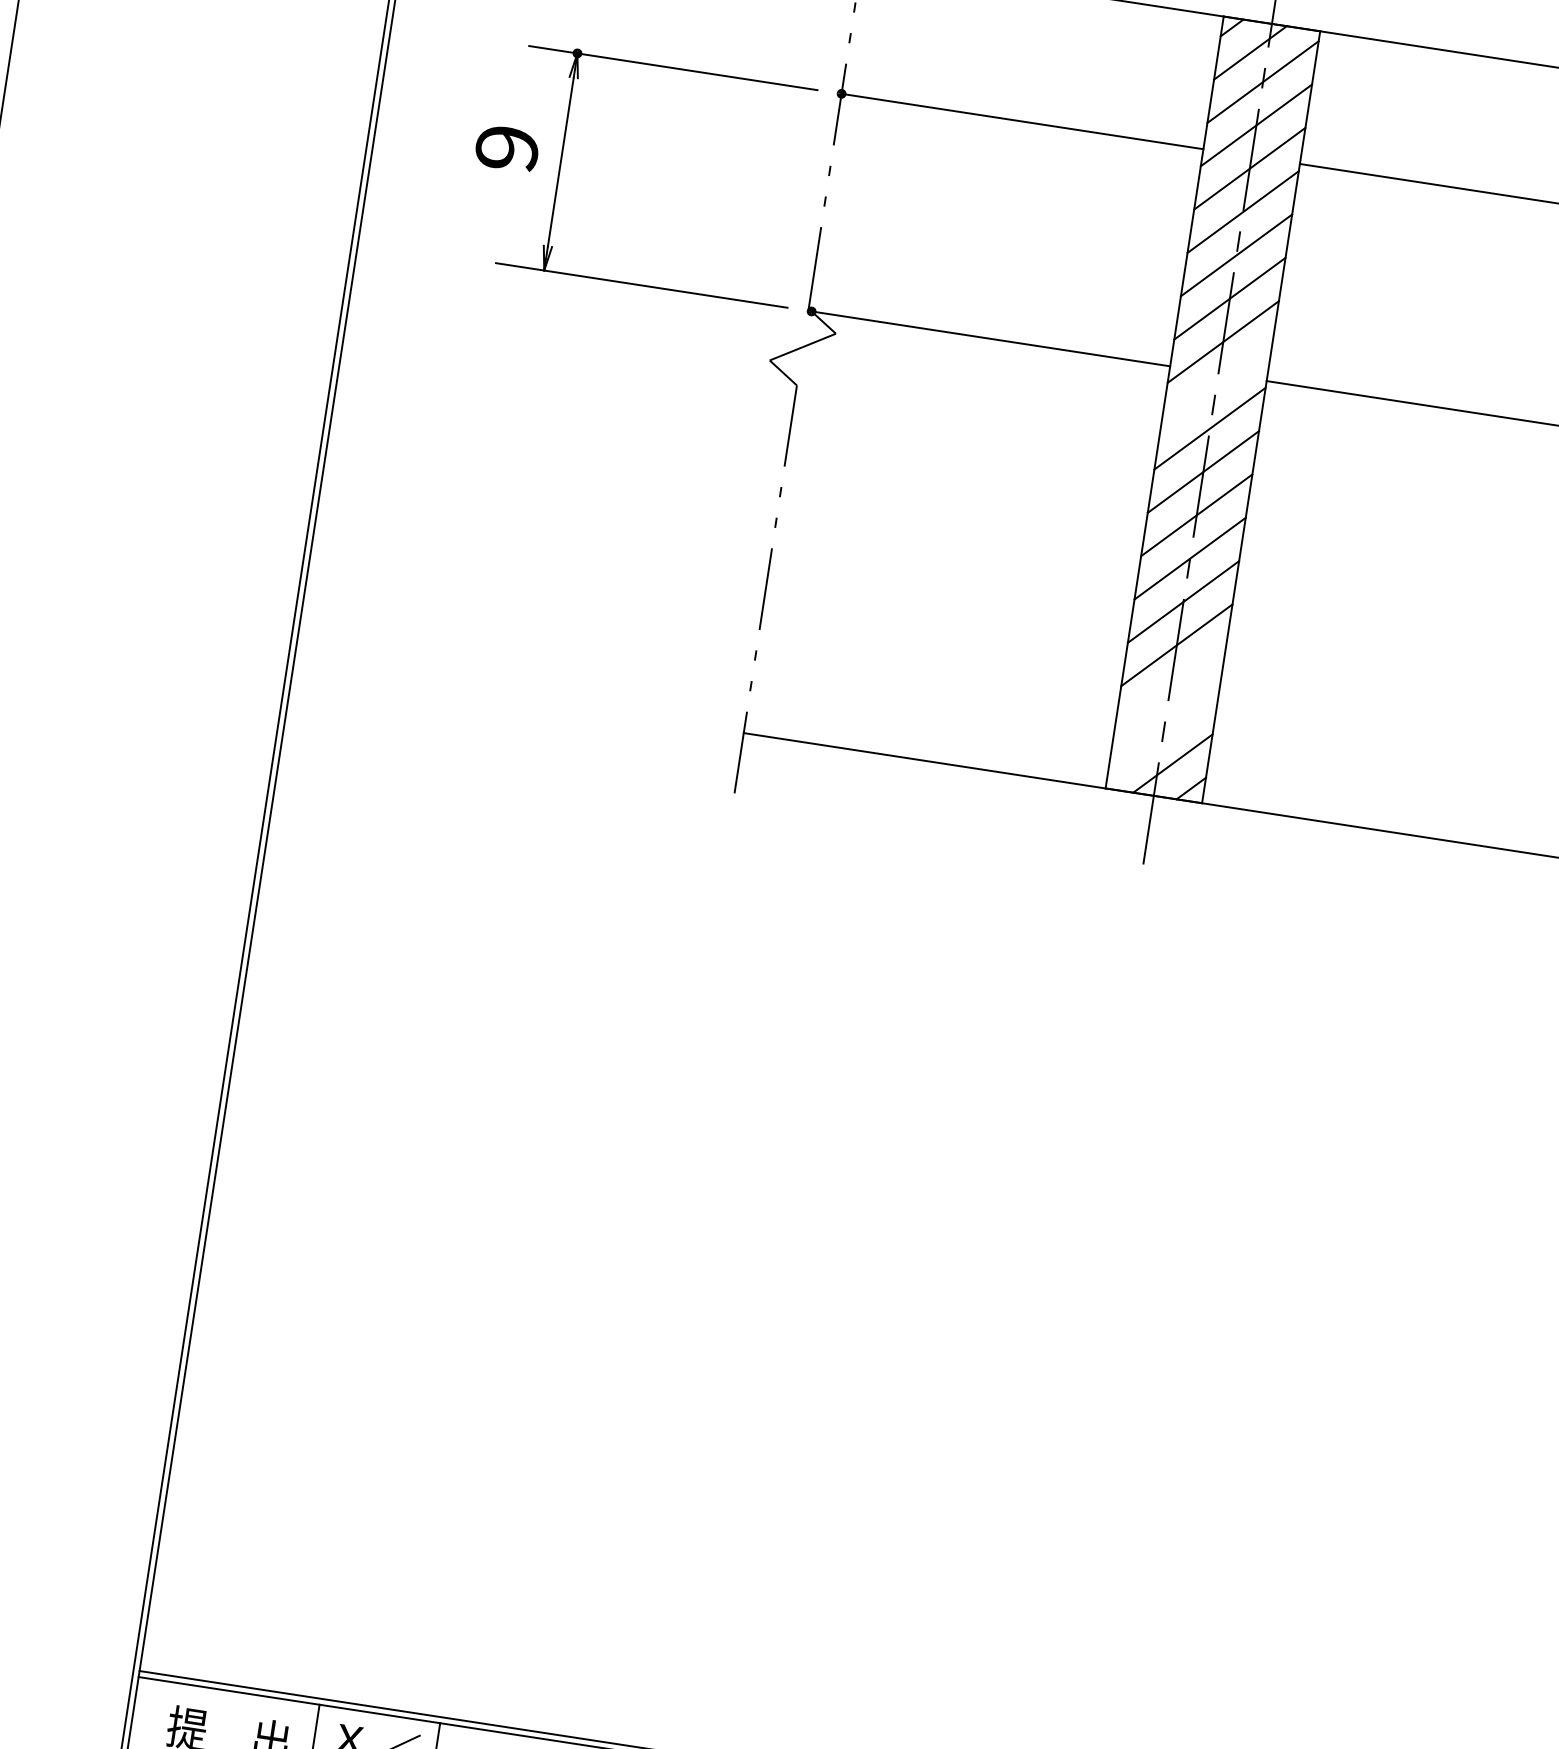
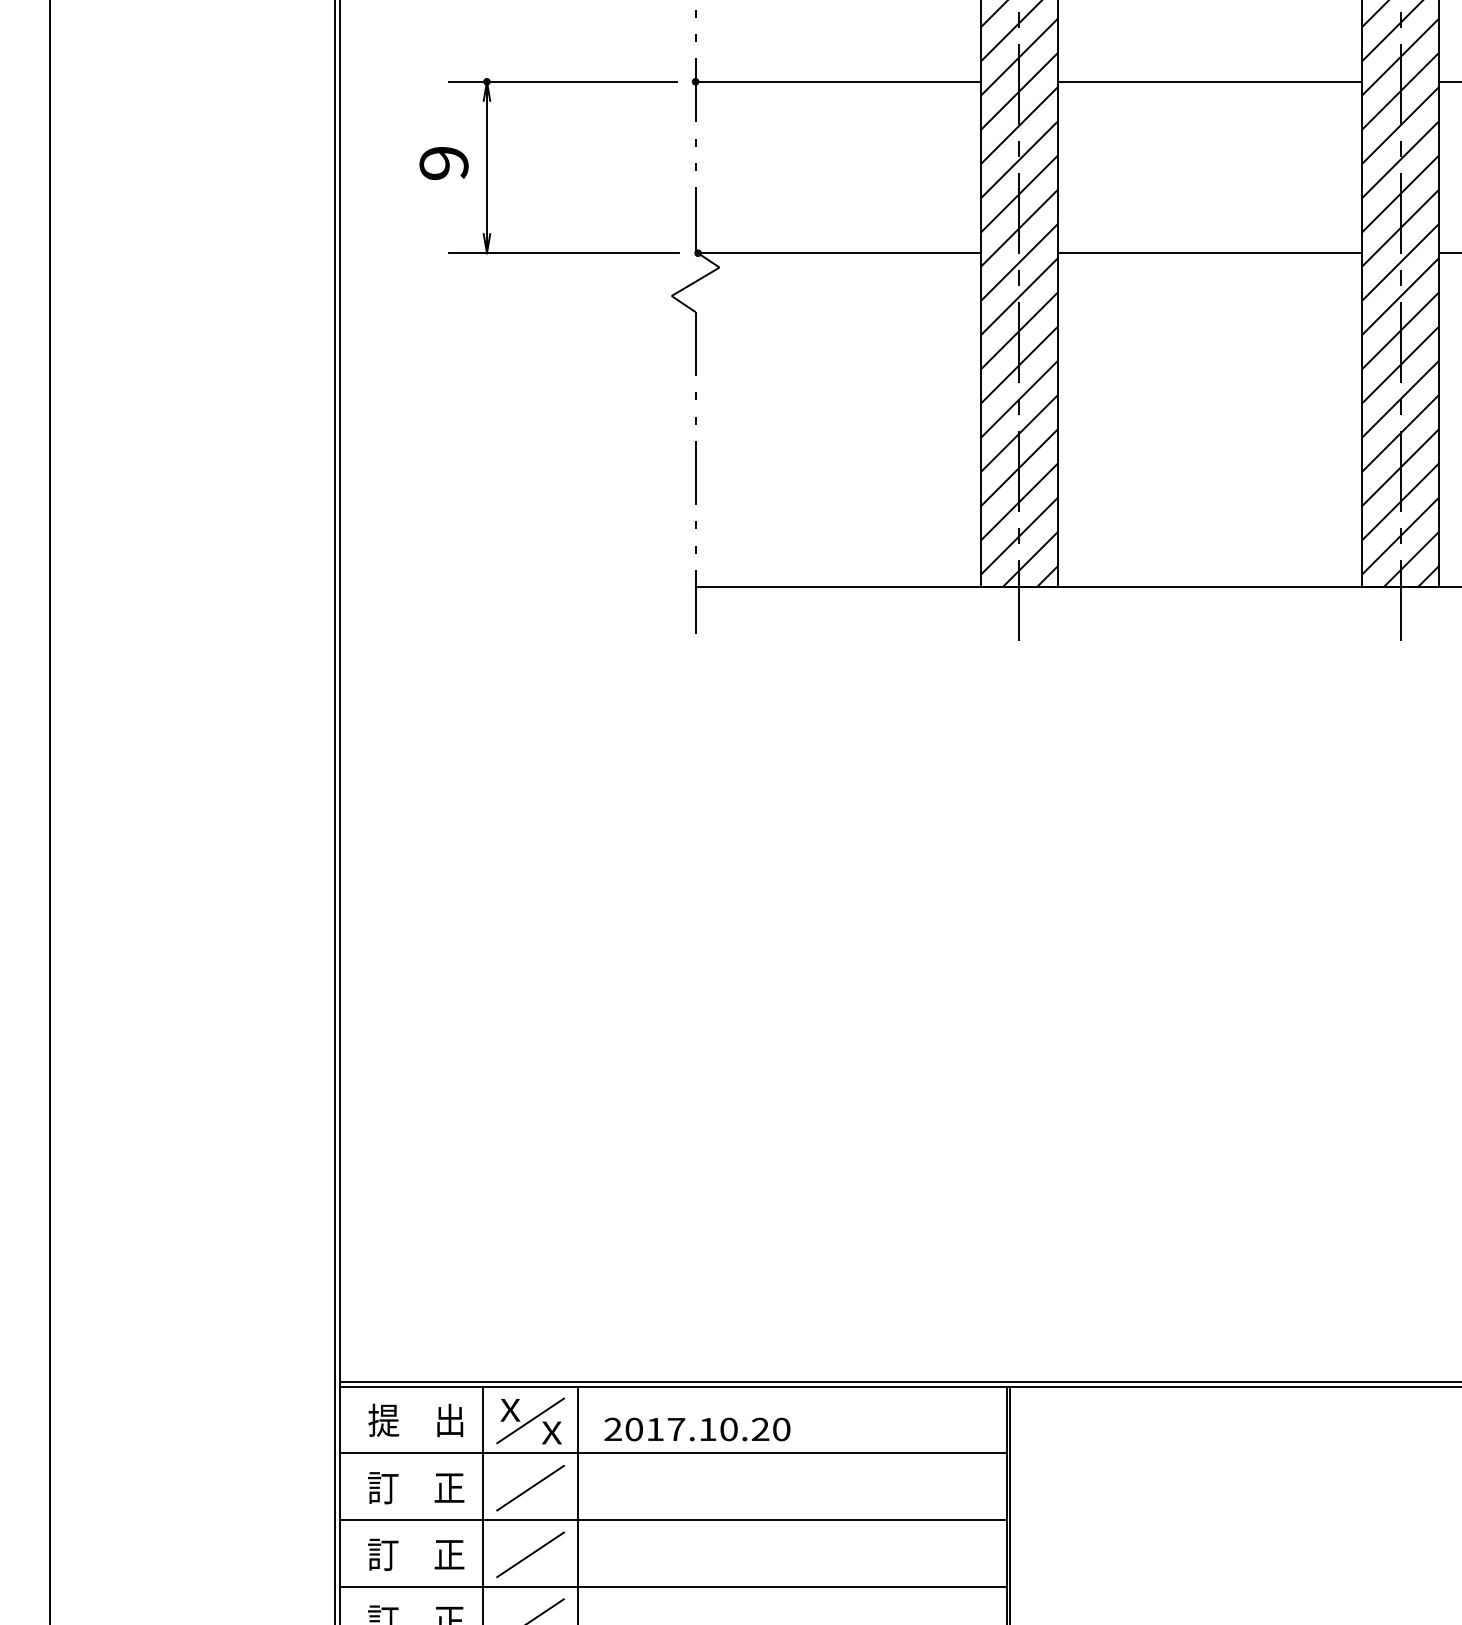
line: (1216, 385) -> (1019, 262), added
line: (1170, 688) -> (1019, 501), added
line: (1163, 732) -> (1019, 536), added

